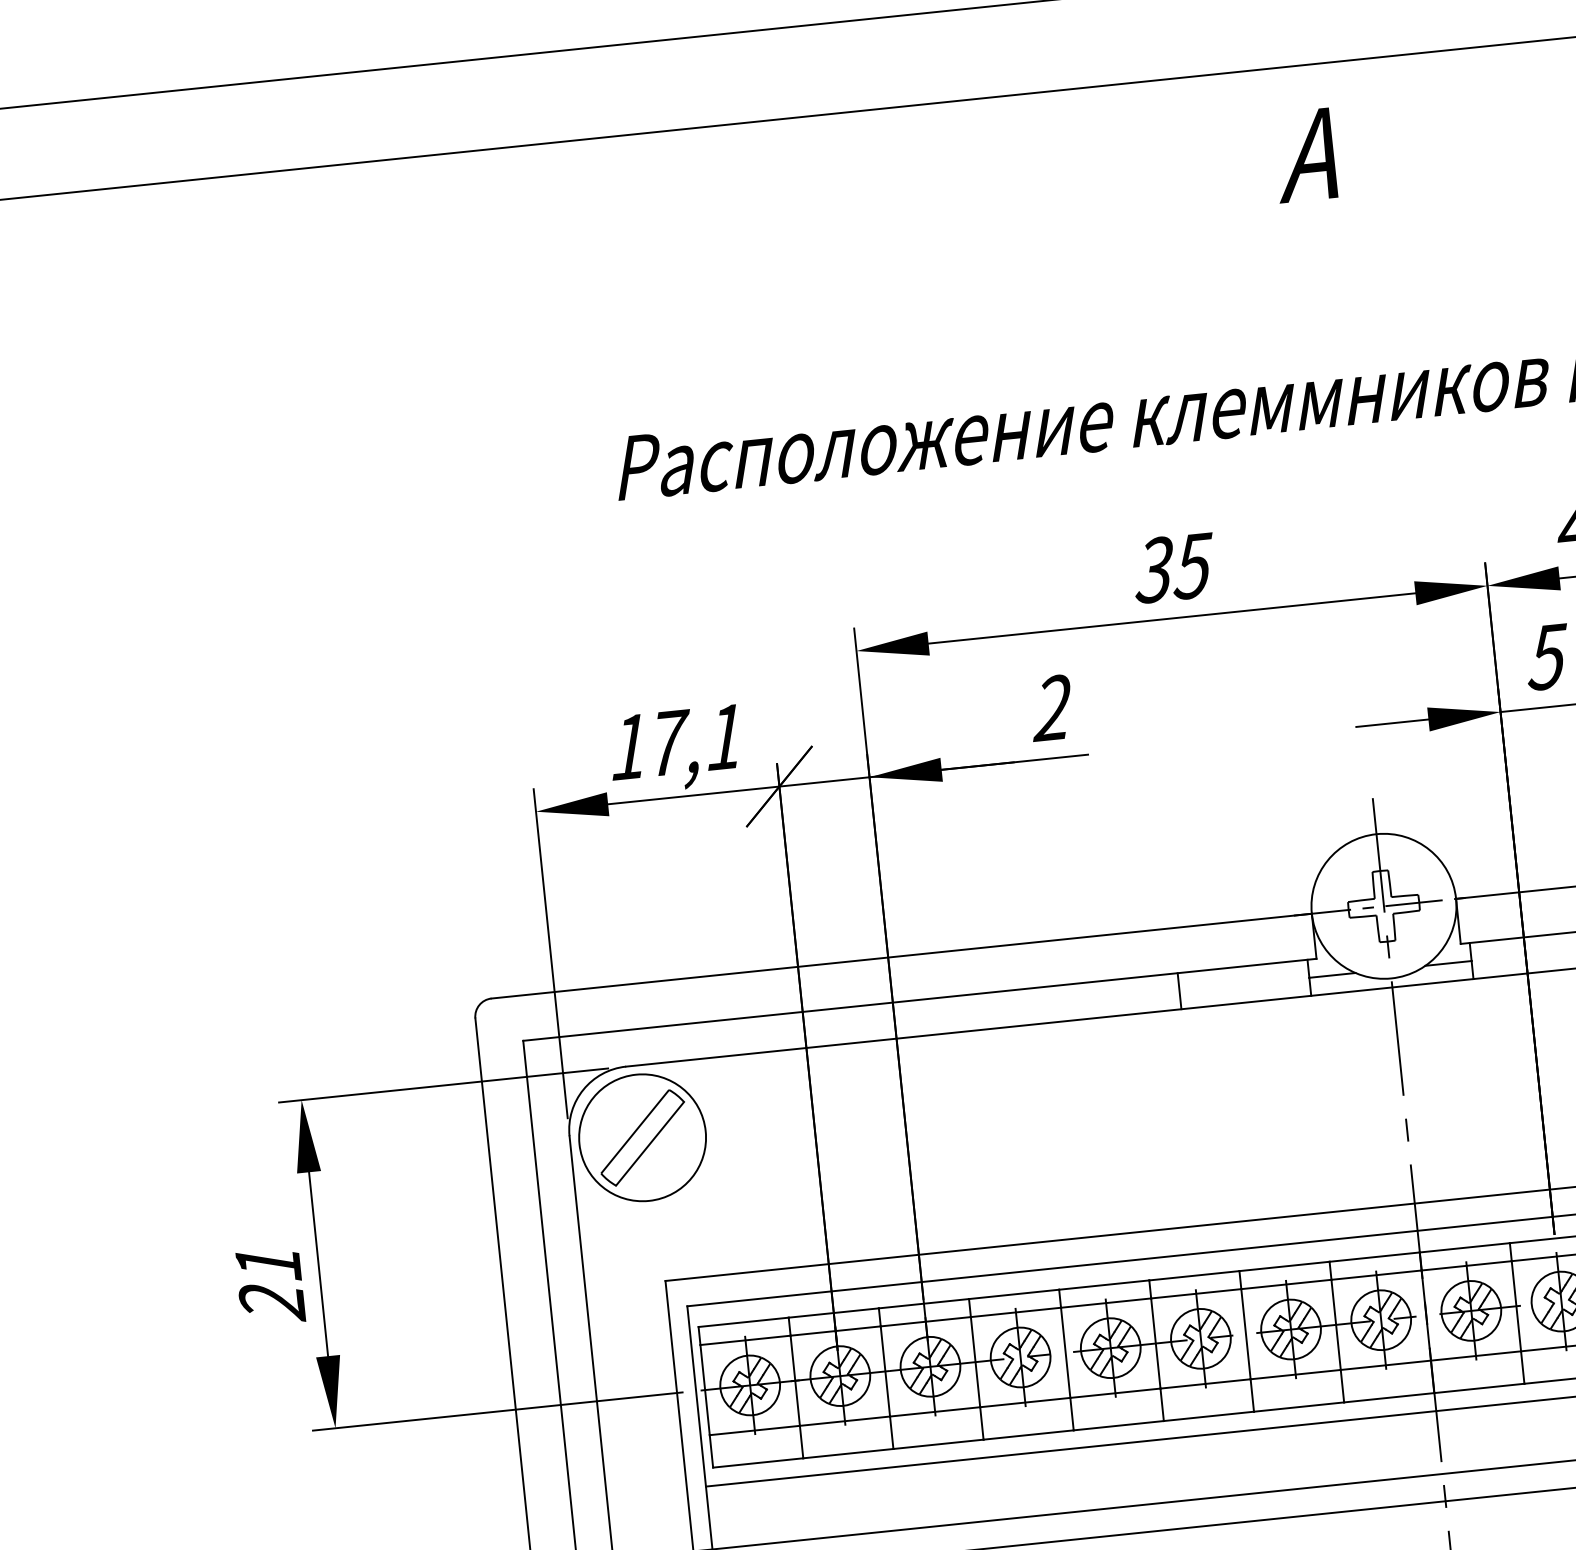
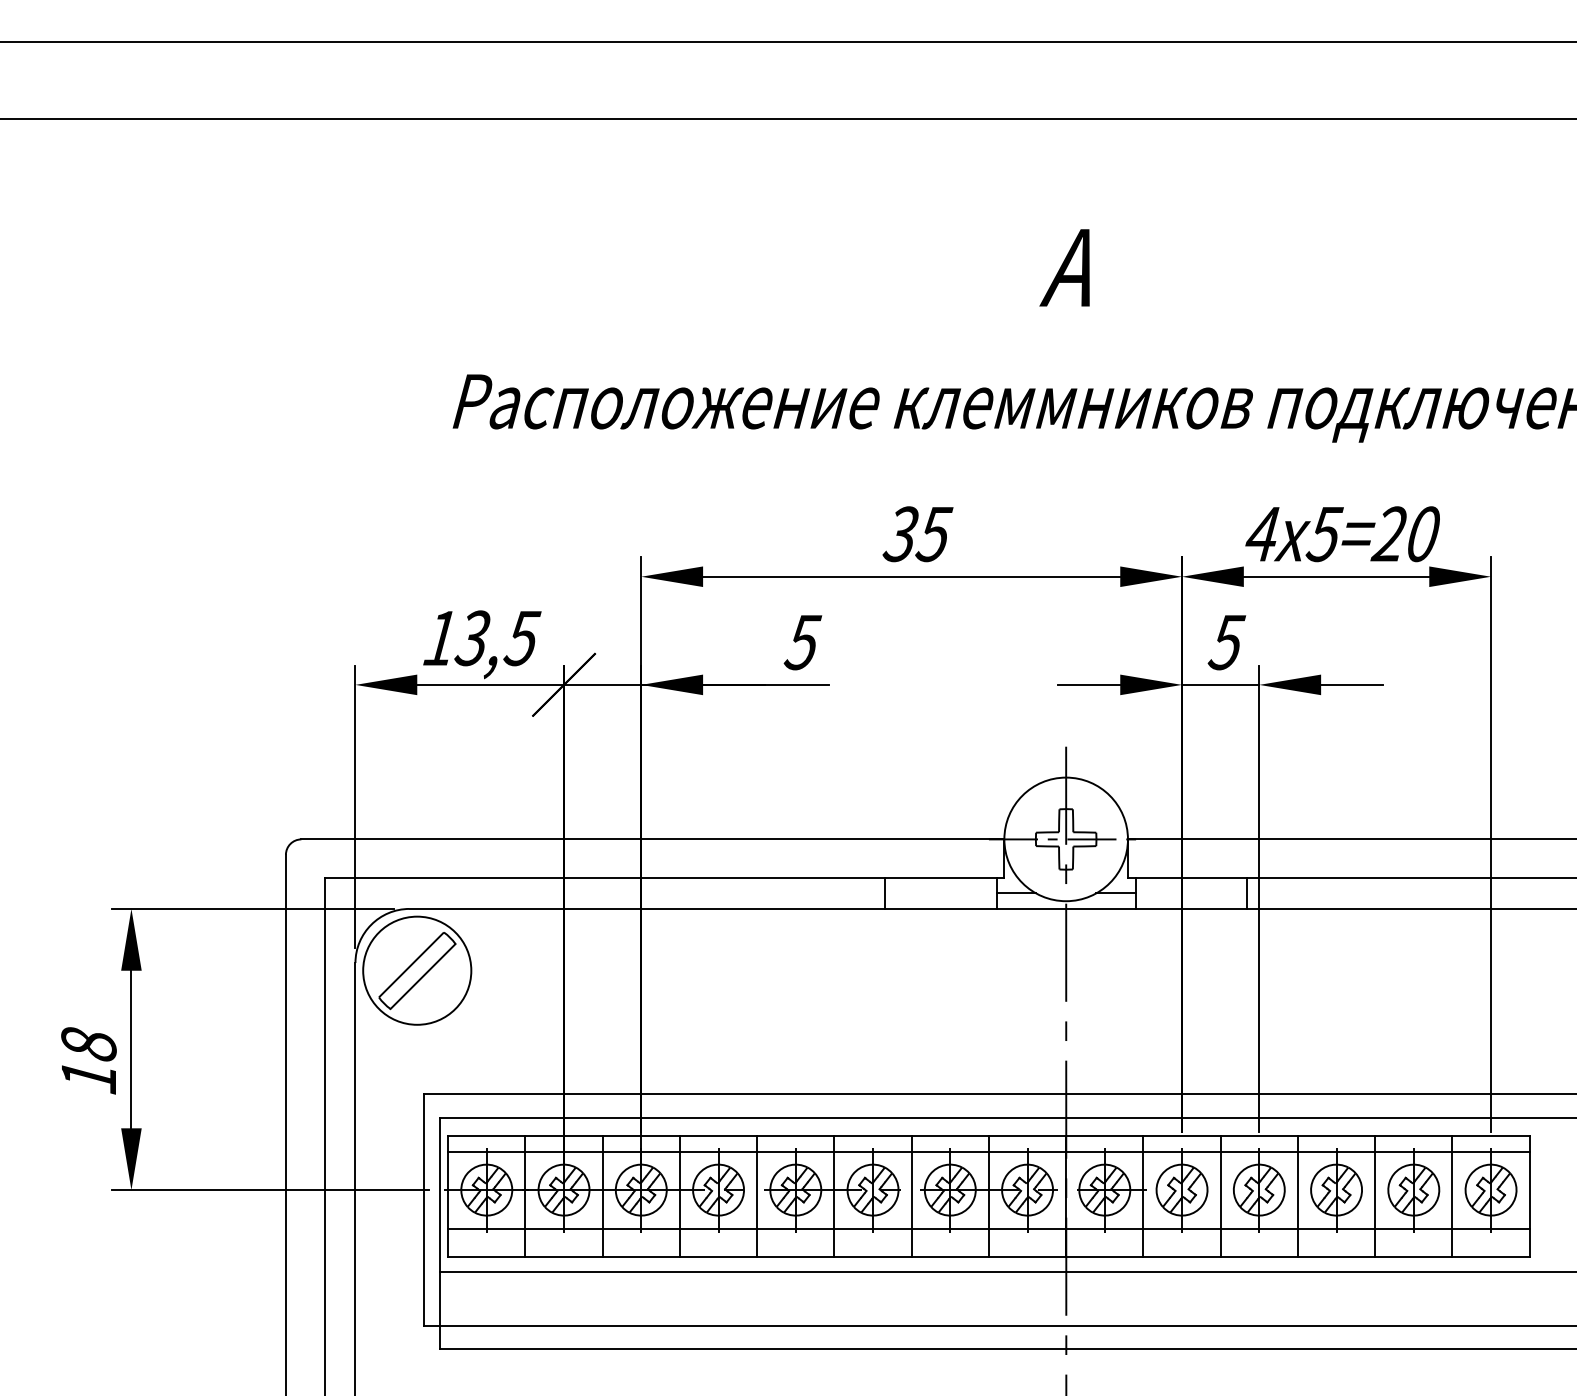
text: (1304, 155) -> (1064, 267), moved
text: (1052, 708) -> (802, 642), 2 -> 5
text: (696, 740) -> (497, 638), 17,1 -> 13,5
text: (270, 1284) -> (88, 1062), 21 -> 18

